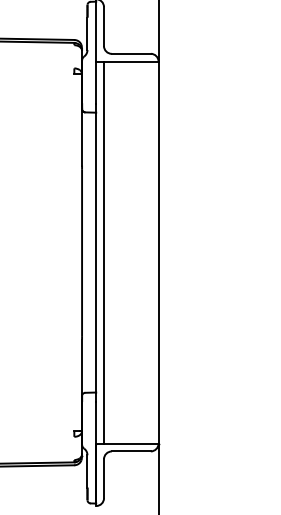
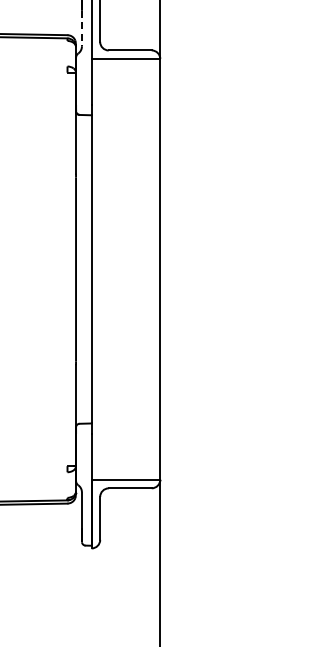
line: (87, 33) -> (81, 28), solid -> dashed
line: (104, 252) -> (100, 269), removed

